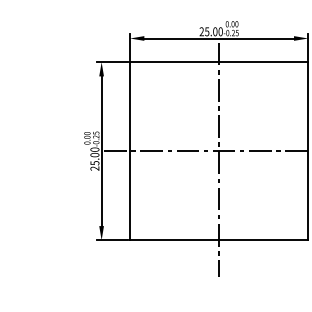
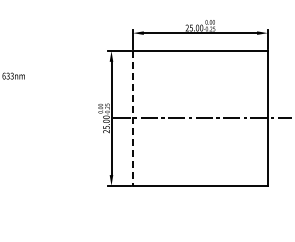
line: (130, 151) -> (133, 118), solid -> dashed
line: (219, 159) -> (200, 124), removed

